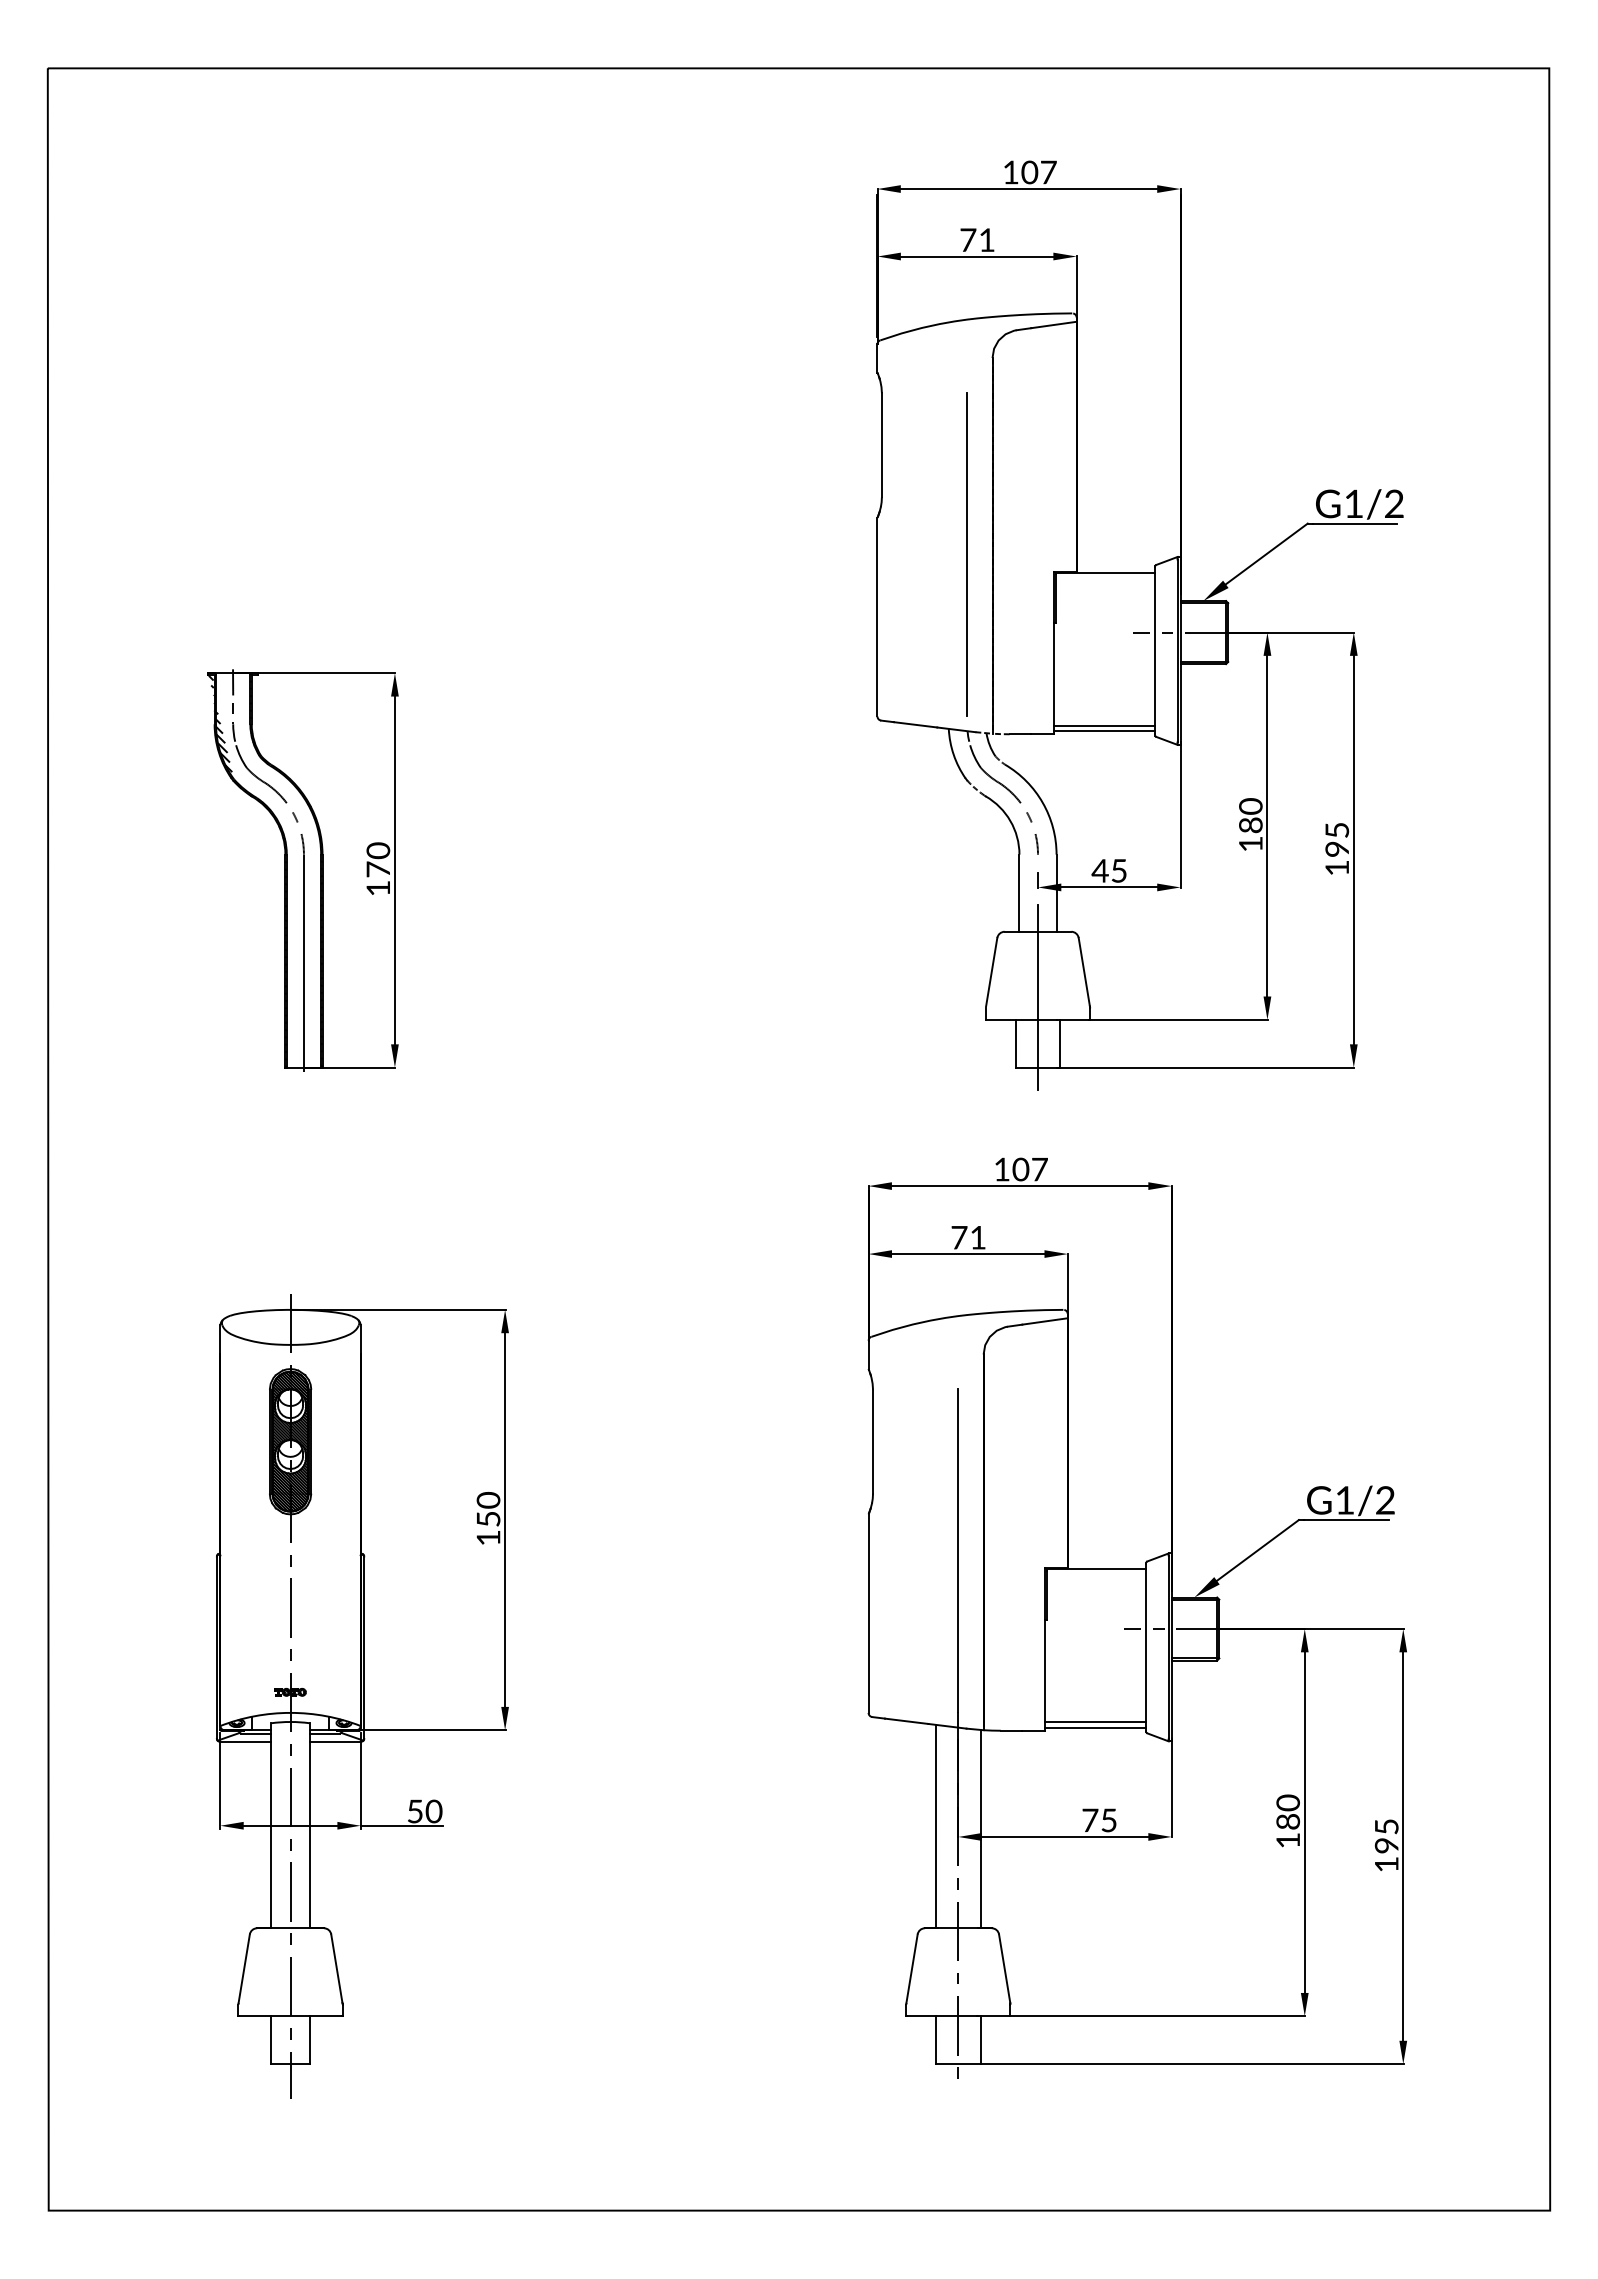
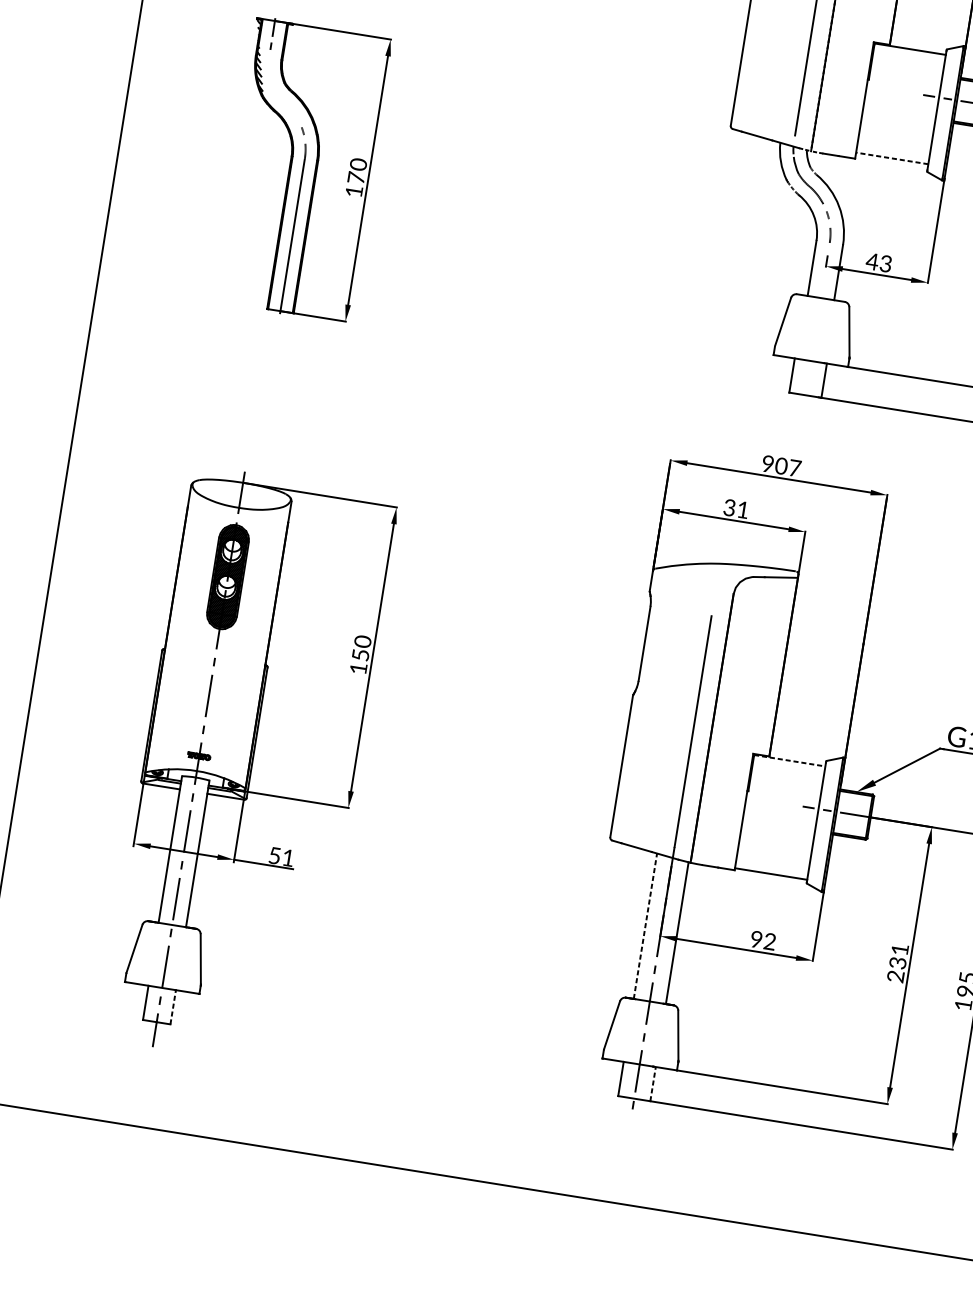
line: (1104, 725) -> (892, 158), solid -> dashed
line: (1104, 731) -> (891, 162), removed
part: (250, 770) -> (276, 92), removed
text: (1118, 870) -> (885, 263), 45 -> 43
line: (1038, 997) -> (813, 345), removed
text: (1001, 1169) -> (767, 463), 107 -> 907
text: (959, 1237) -> (729, 507), 71 -> 31
line: (1096, 1569) -> (789, 760), solid -> dashed
line: (1095, 1722) -> (771, 870), removed
text: (433, 1811) -> (287, 857), 50 -> 51
text: (1099, 1820) -> (763, 940), 75 -> 92
text: (1287, 1821) -> (897, 962), 180 -> 231
line: (935, 1826) -> (645, 926), solid -> dashed
line: (309, 2040) -> (173, 1007), solid -> dashed
line: (980, 2040) -> (652, 1084), solid -> dashed

